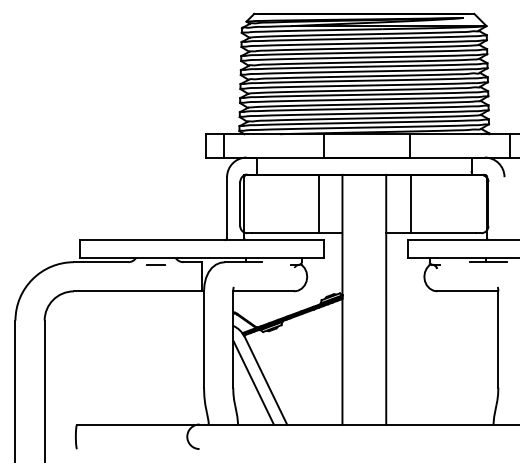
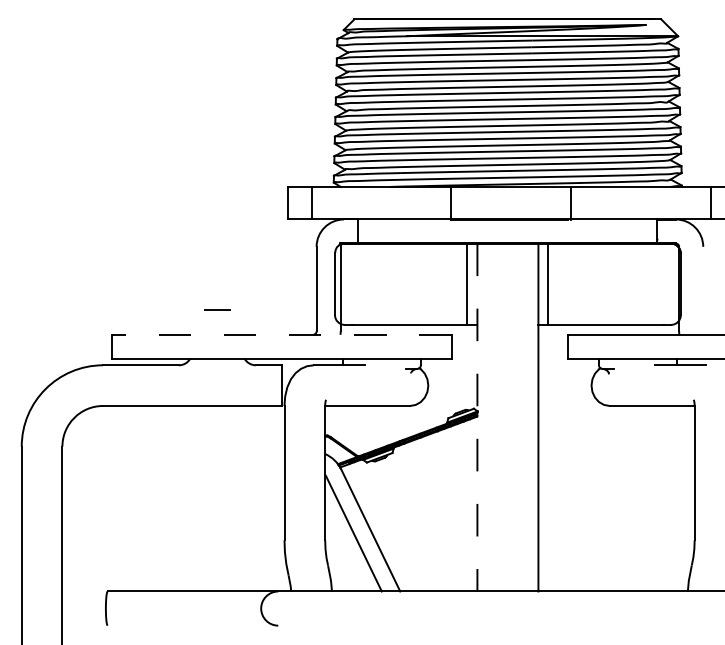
line: (318, 203) -> (467, 283), moved
line: (411, 203) -> (548, 283), moved
line: (201, 240) -> (281, 334), solid -> dashed
line: (155, 264) -> (217, 309), moved
line: (342, 299) -> (477, 417), solid -> dashed

